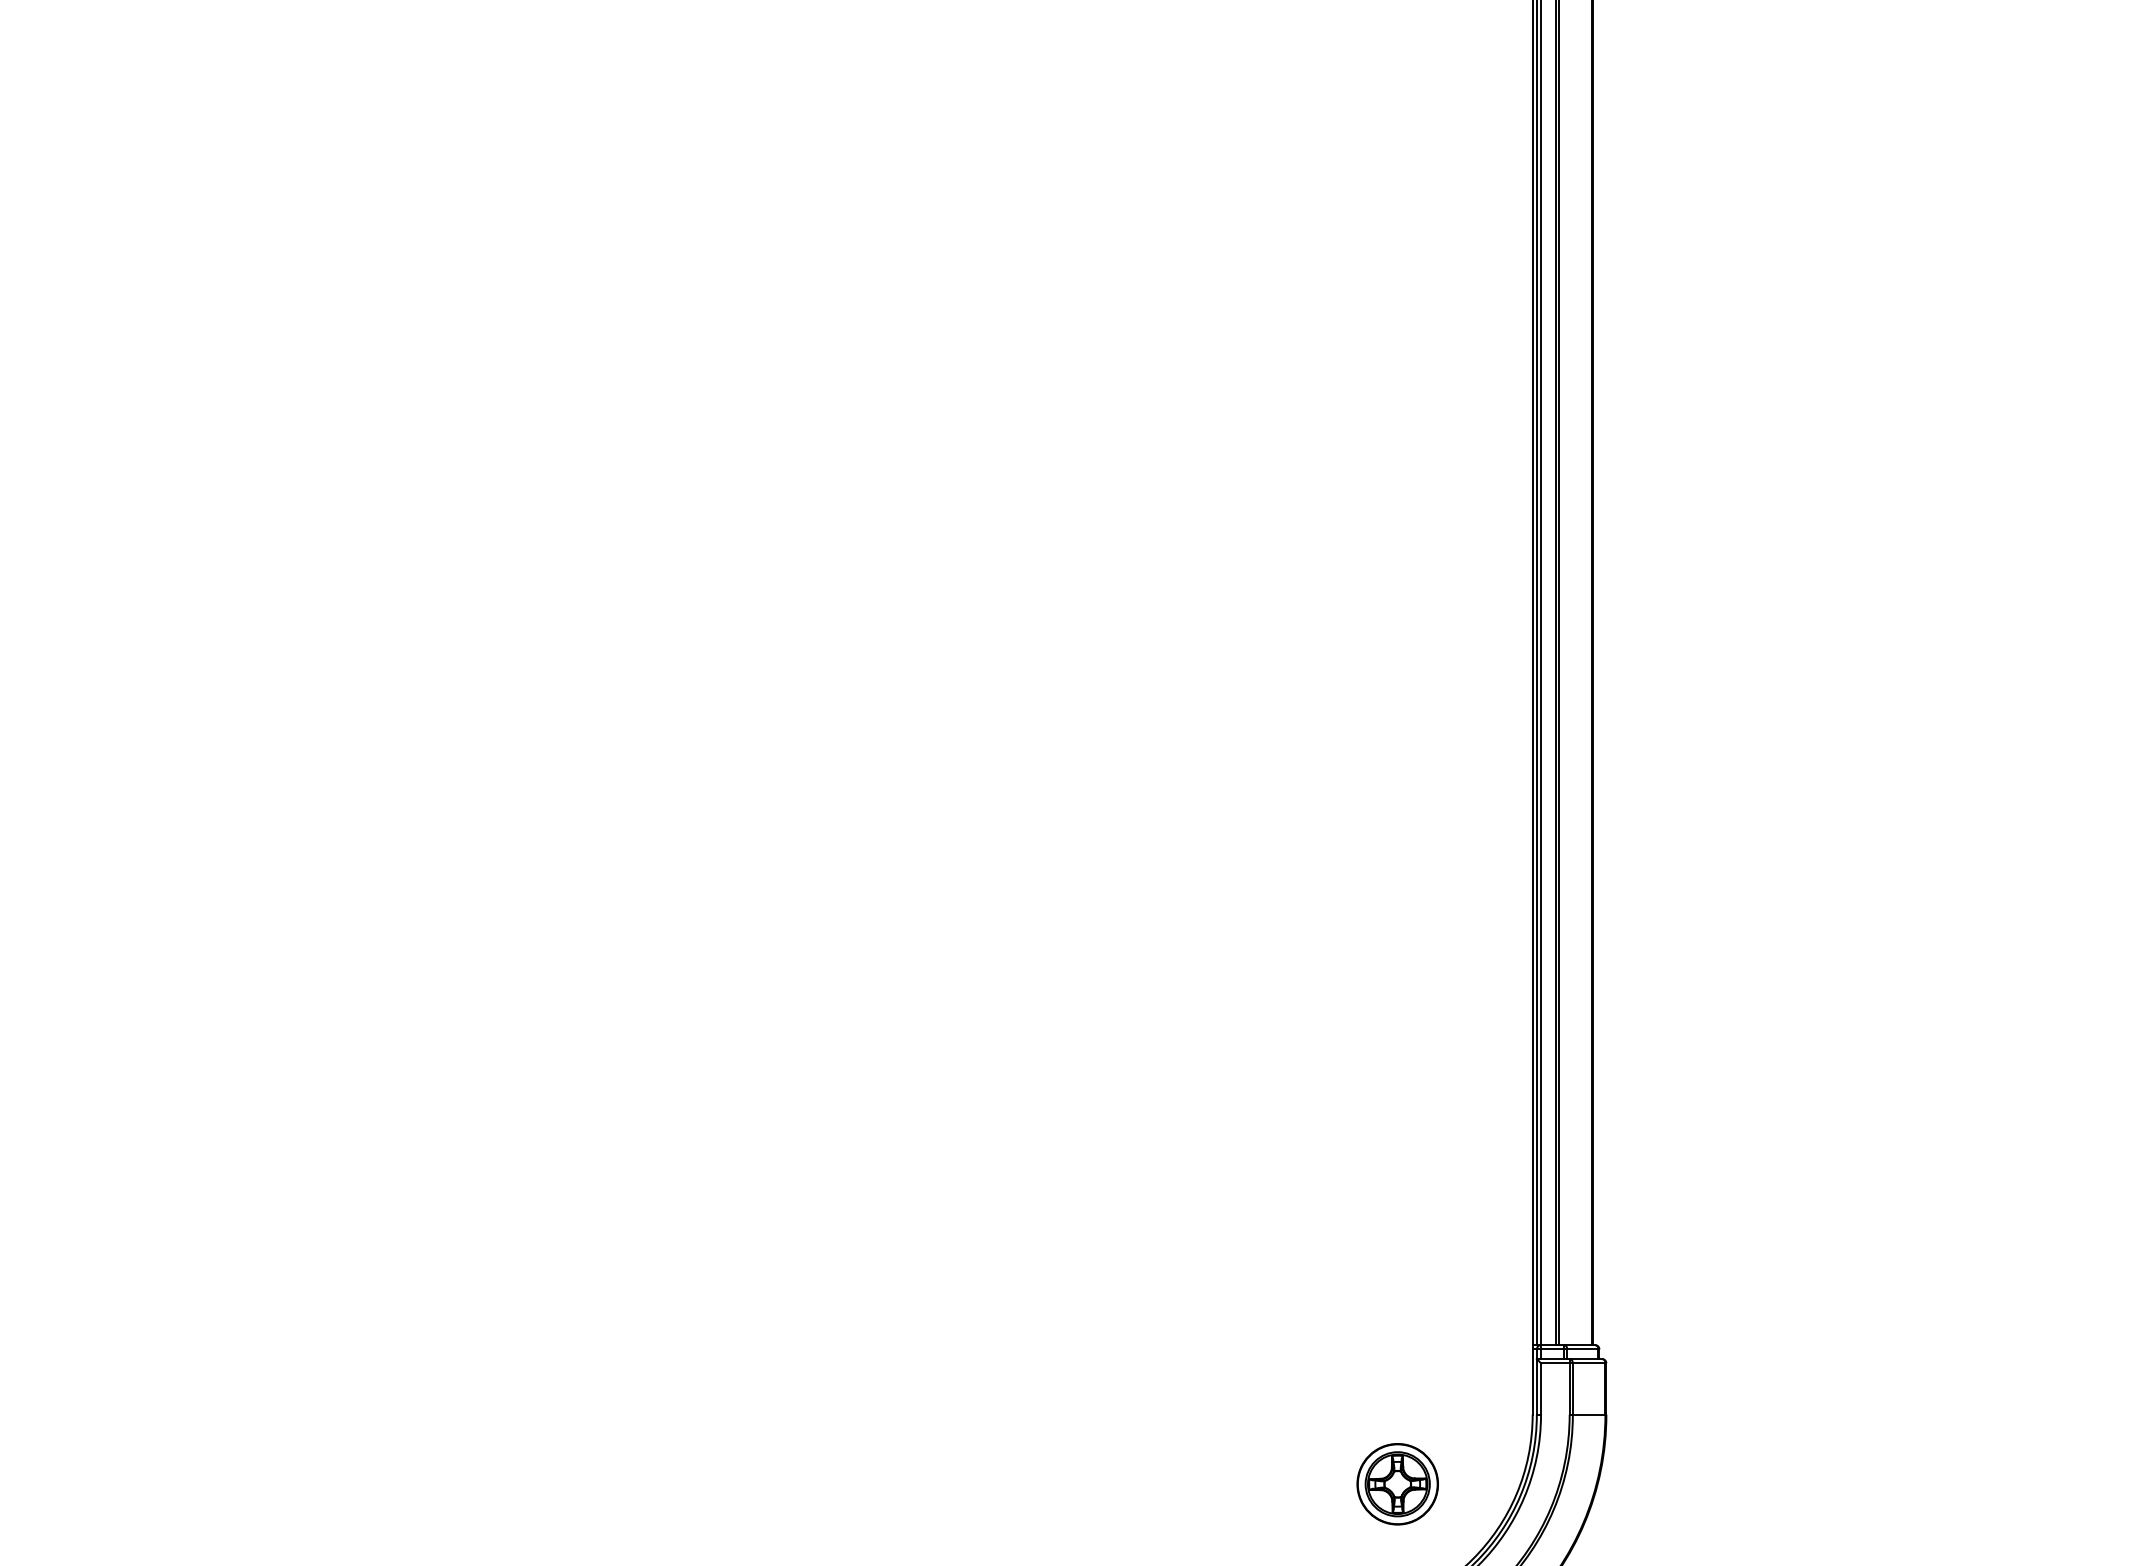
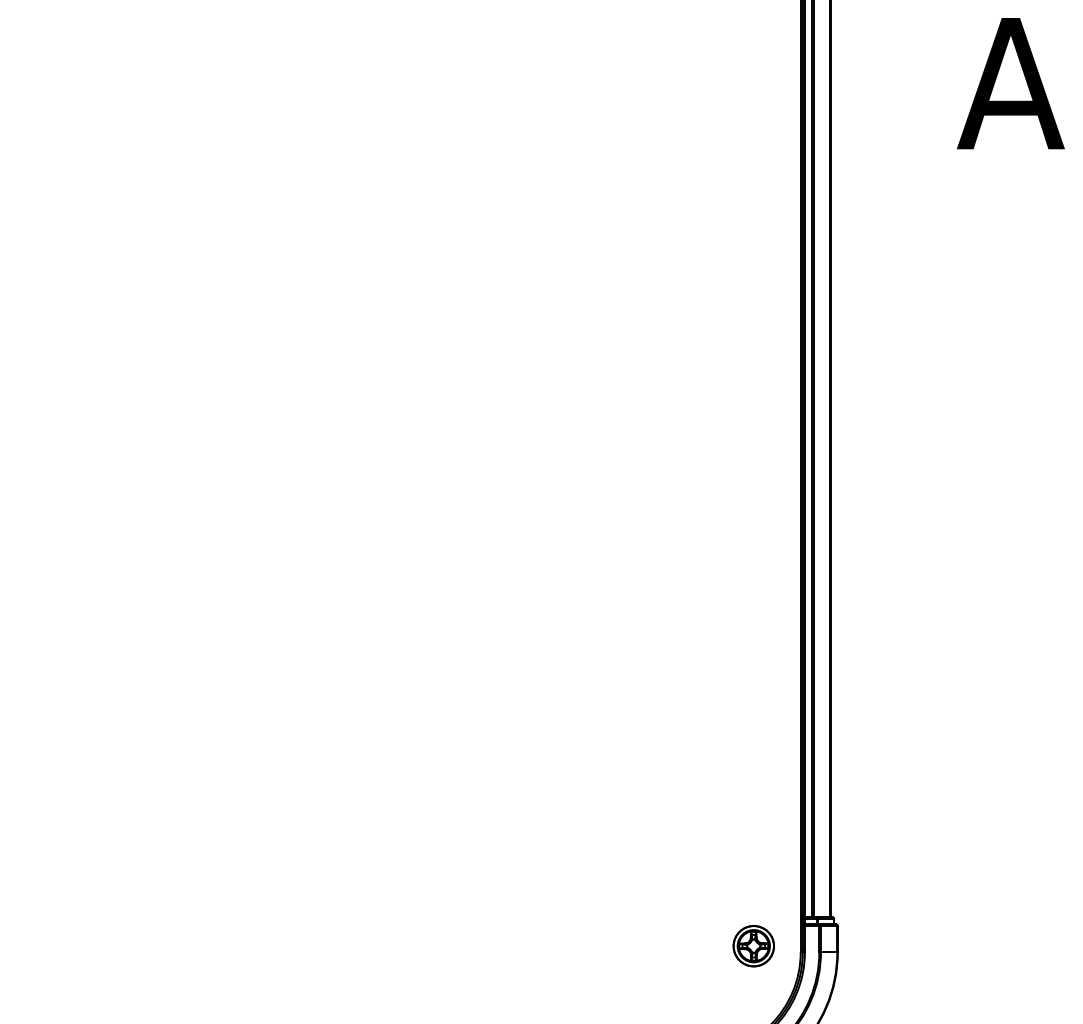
part: (1397, 1484) -> (753, 946), moved

